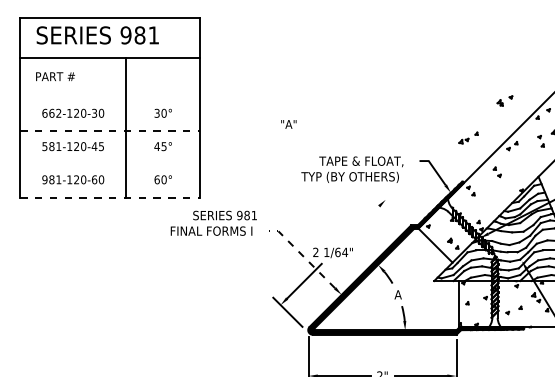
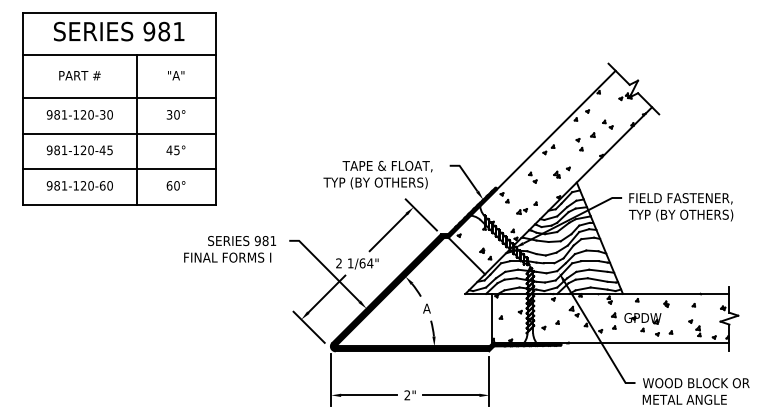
text: (98, 35) -> (119, 31), moved
text: (55, 76) -> (79, 75), moved
line: (110, 98) -> (119, 98), added
part: (504, 100) -> (561, 172), moved
text: (51, 113) -> (56, 114), 662-120-30 -> 981-120-30
text: (289, 124) -> (176, 75), moved
line: (110, 130) -> (119, 133), dashed -> solid
part: (468, 137) -> (526, 207), moved
text: (44, 145) -> (49, 149), 581-120-45 -> 981-120-45
line: (110, 164) -> (119, 169), added
line: (110, 197) -> (119, 204), dashed -> solid
line: (392, 206) -> (420, 214), added
text: (214, 223) -> (230, 249), moved
line: (361, 223) -> (387, 232), added
line: (303, 256) -> (325, 267), dashed -> solid

